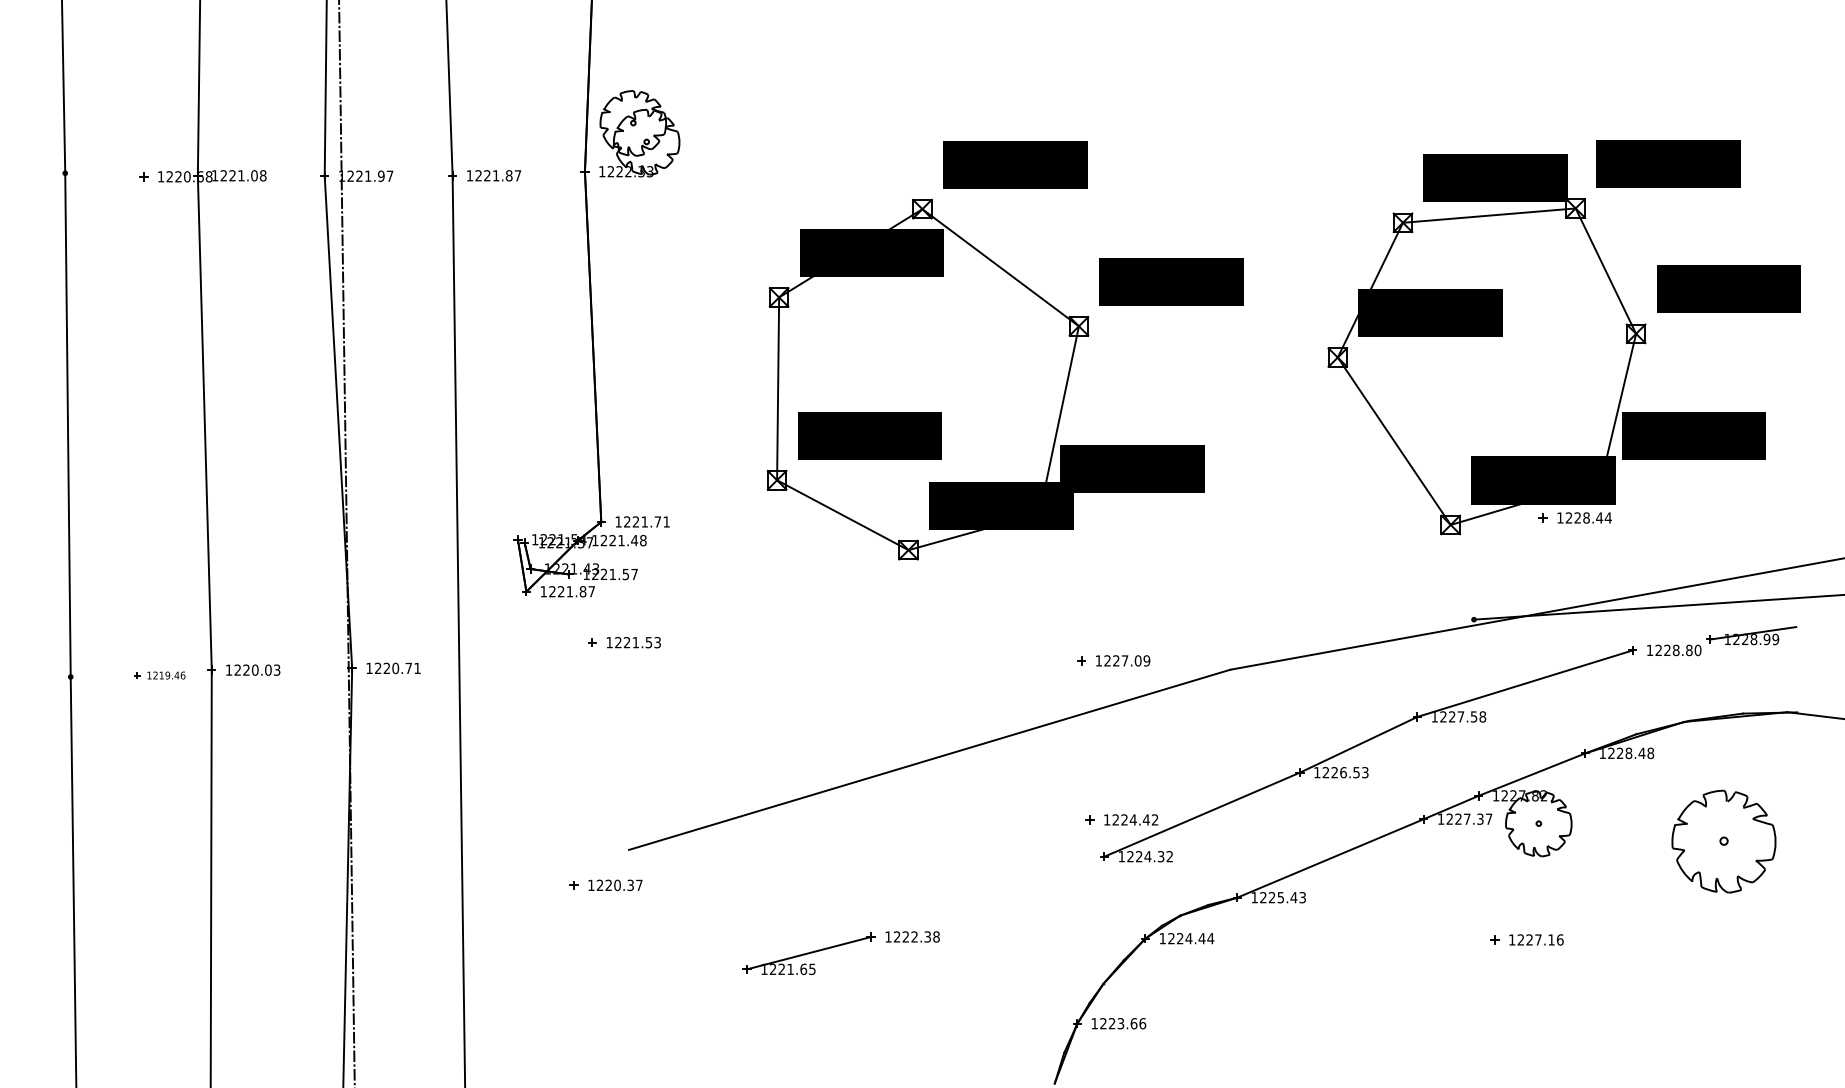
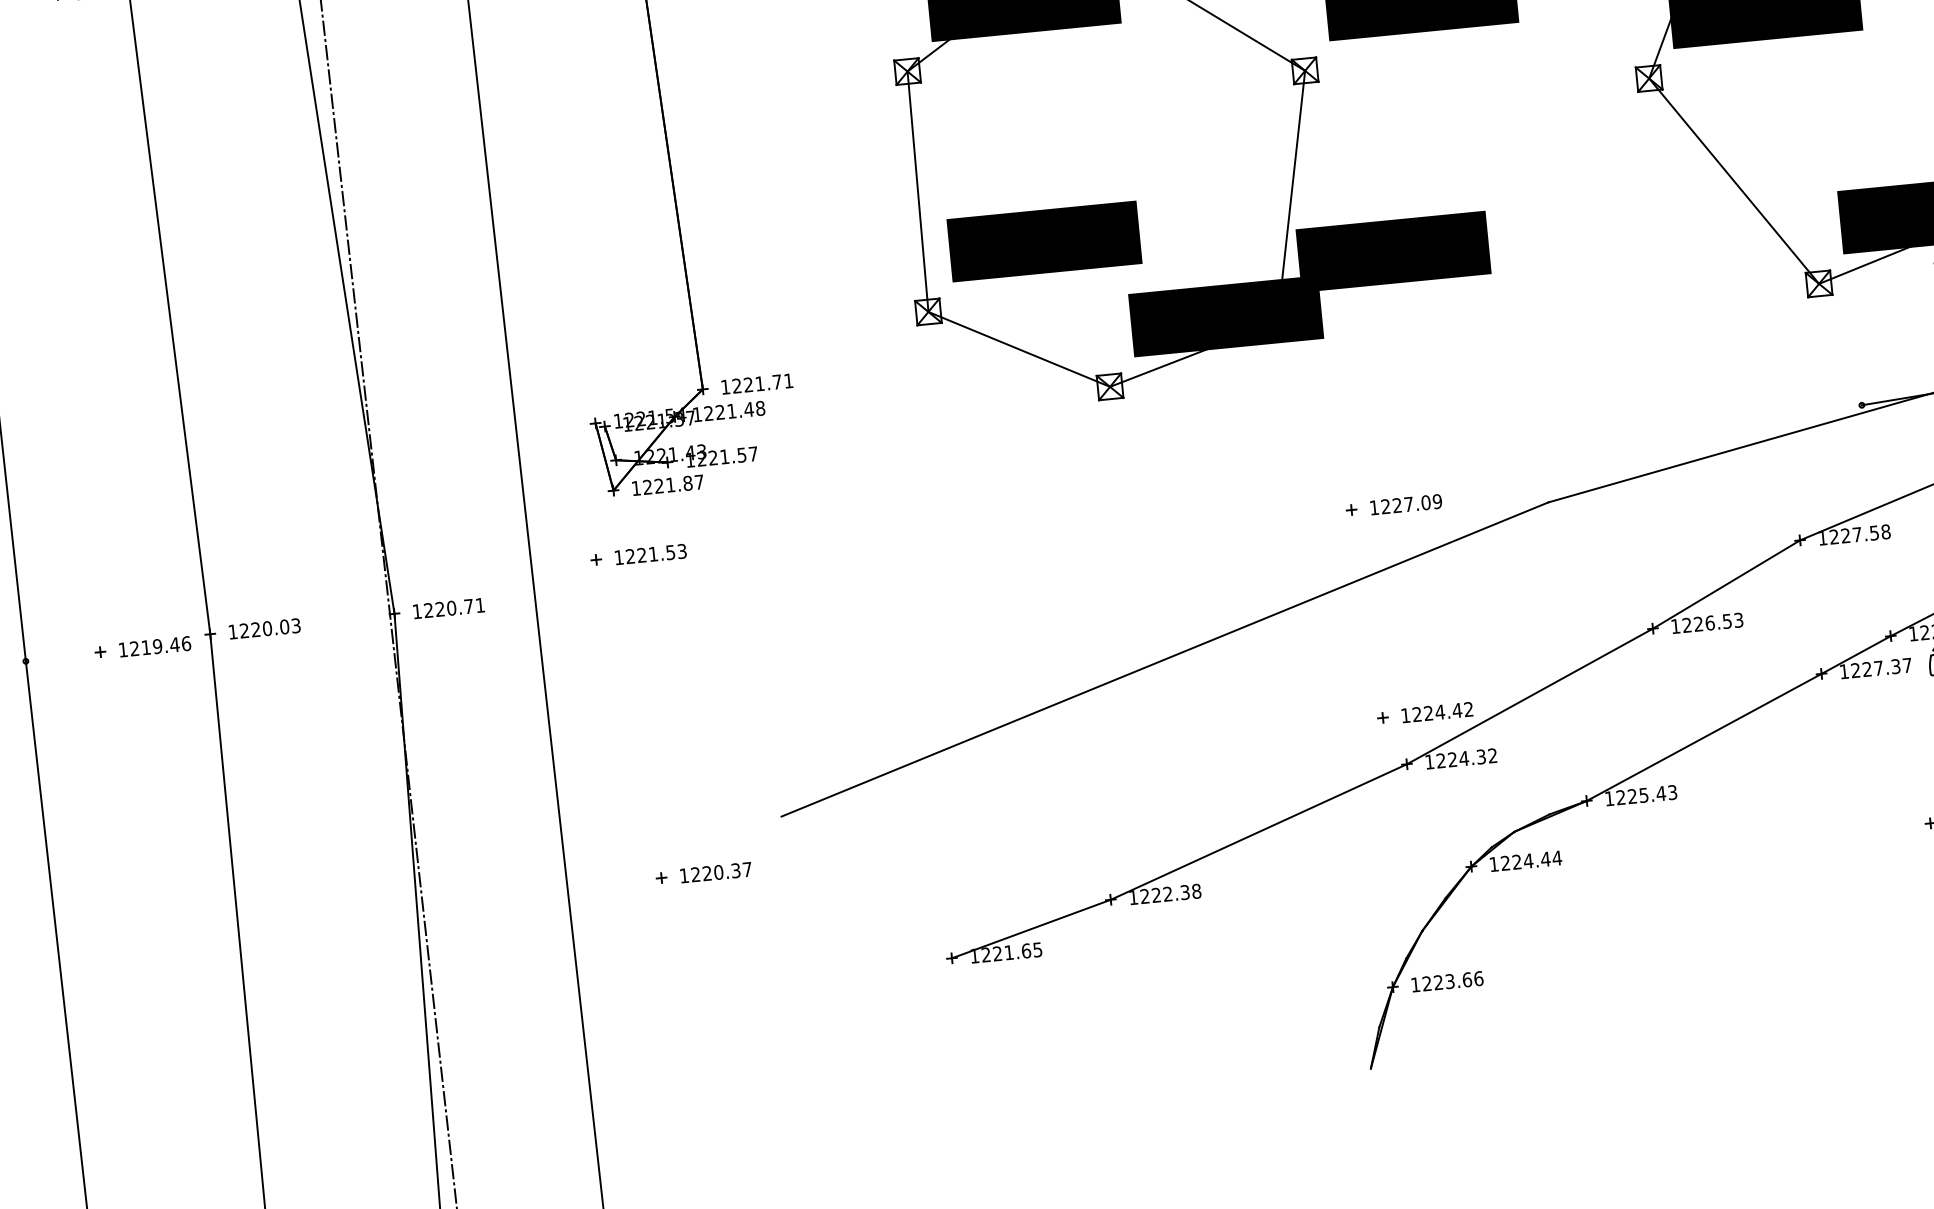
part: (624, 642) -> (638, 555), moved
part: (159, 675) -> (142, 647), size x1.43
part: (605, 885) -> (702, 874), moved
line: (987, 896) -> (1258, 831), added

